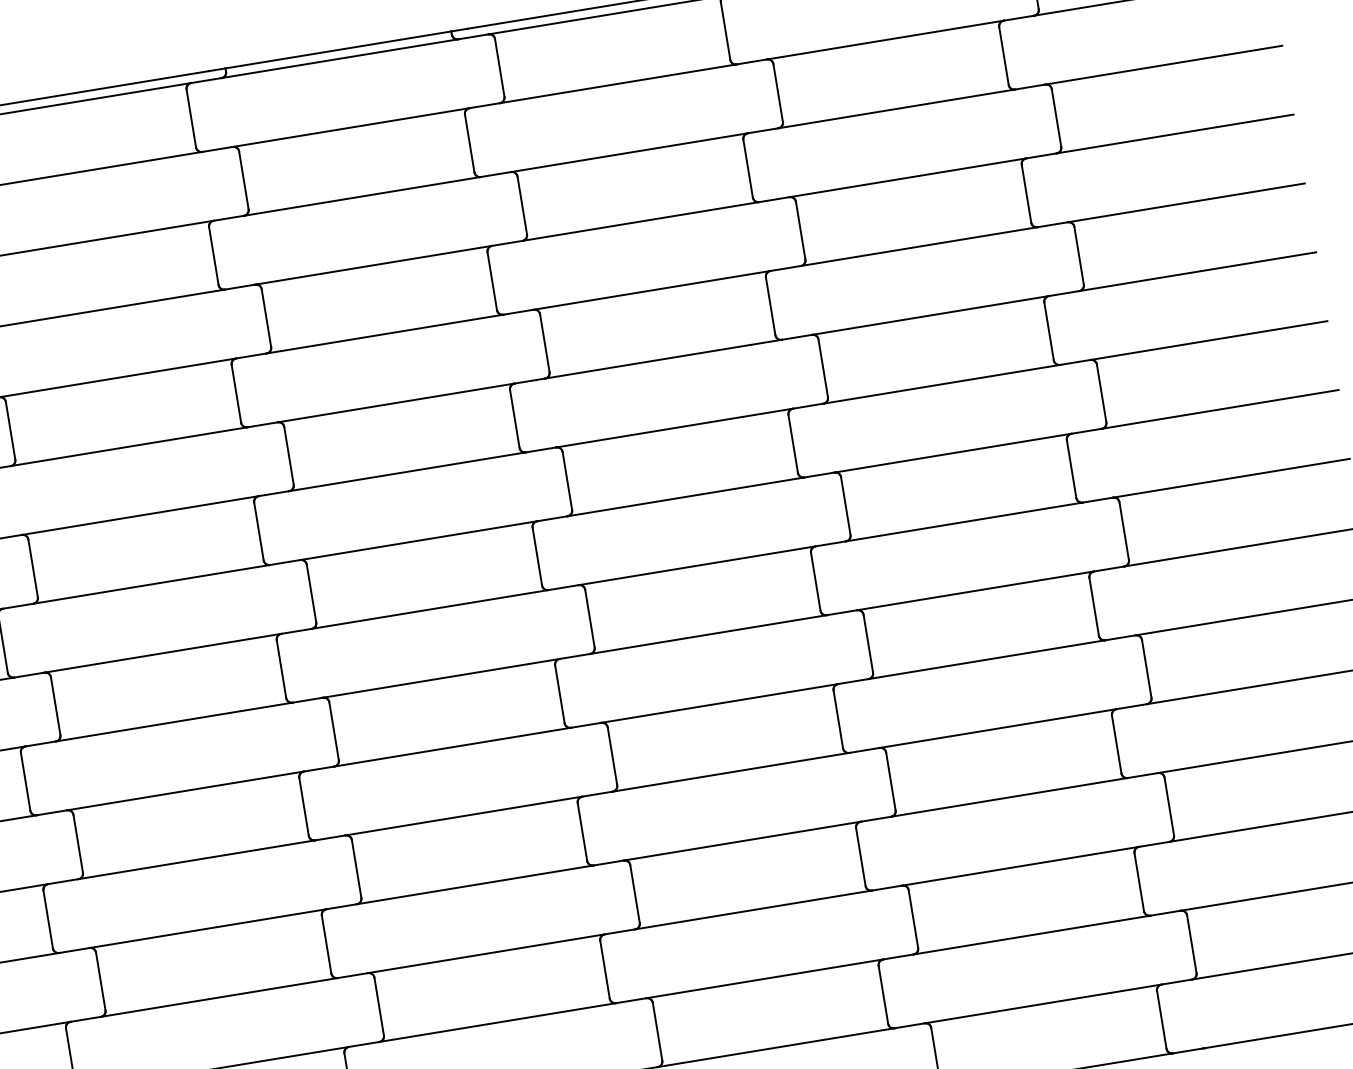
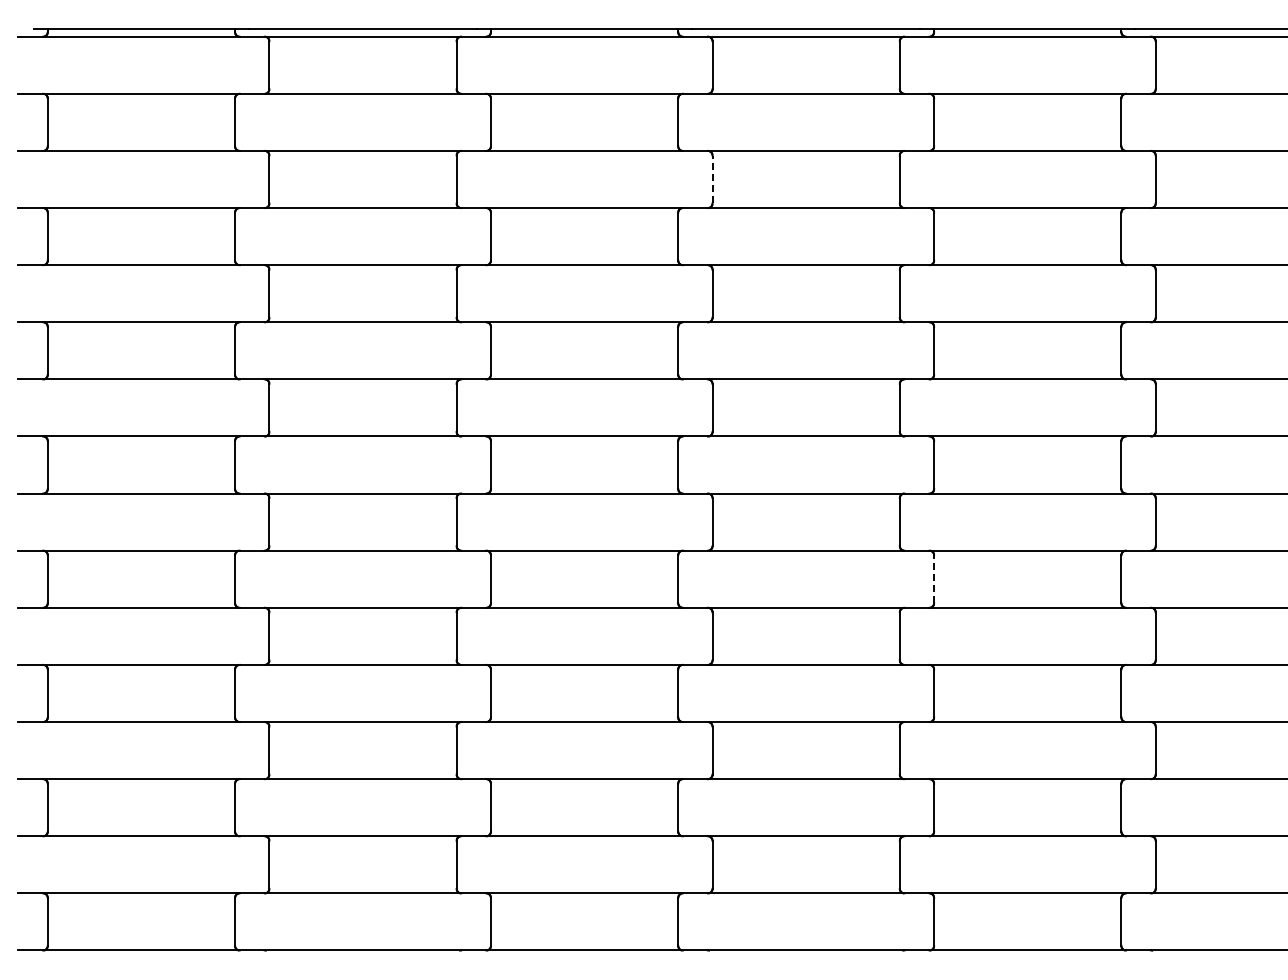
line: (522, 205) -> (712, 179), solid -> dashed
line: (868, 643) -> (934, 579), solid -> dashed

